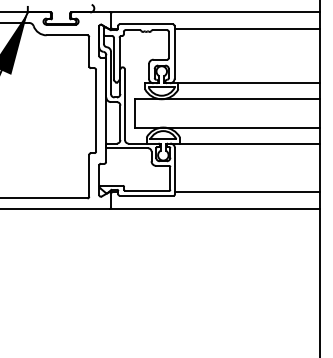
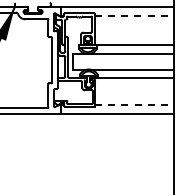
line: (247, 30) -> (134, 16), solid -> dashed
line: (249, 191) -> (135, 104), solid -> dashed

